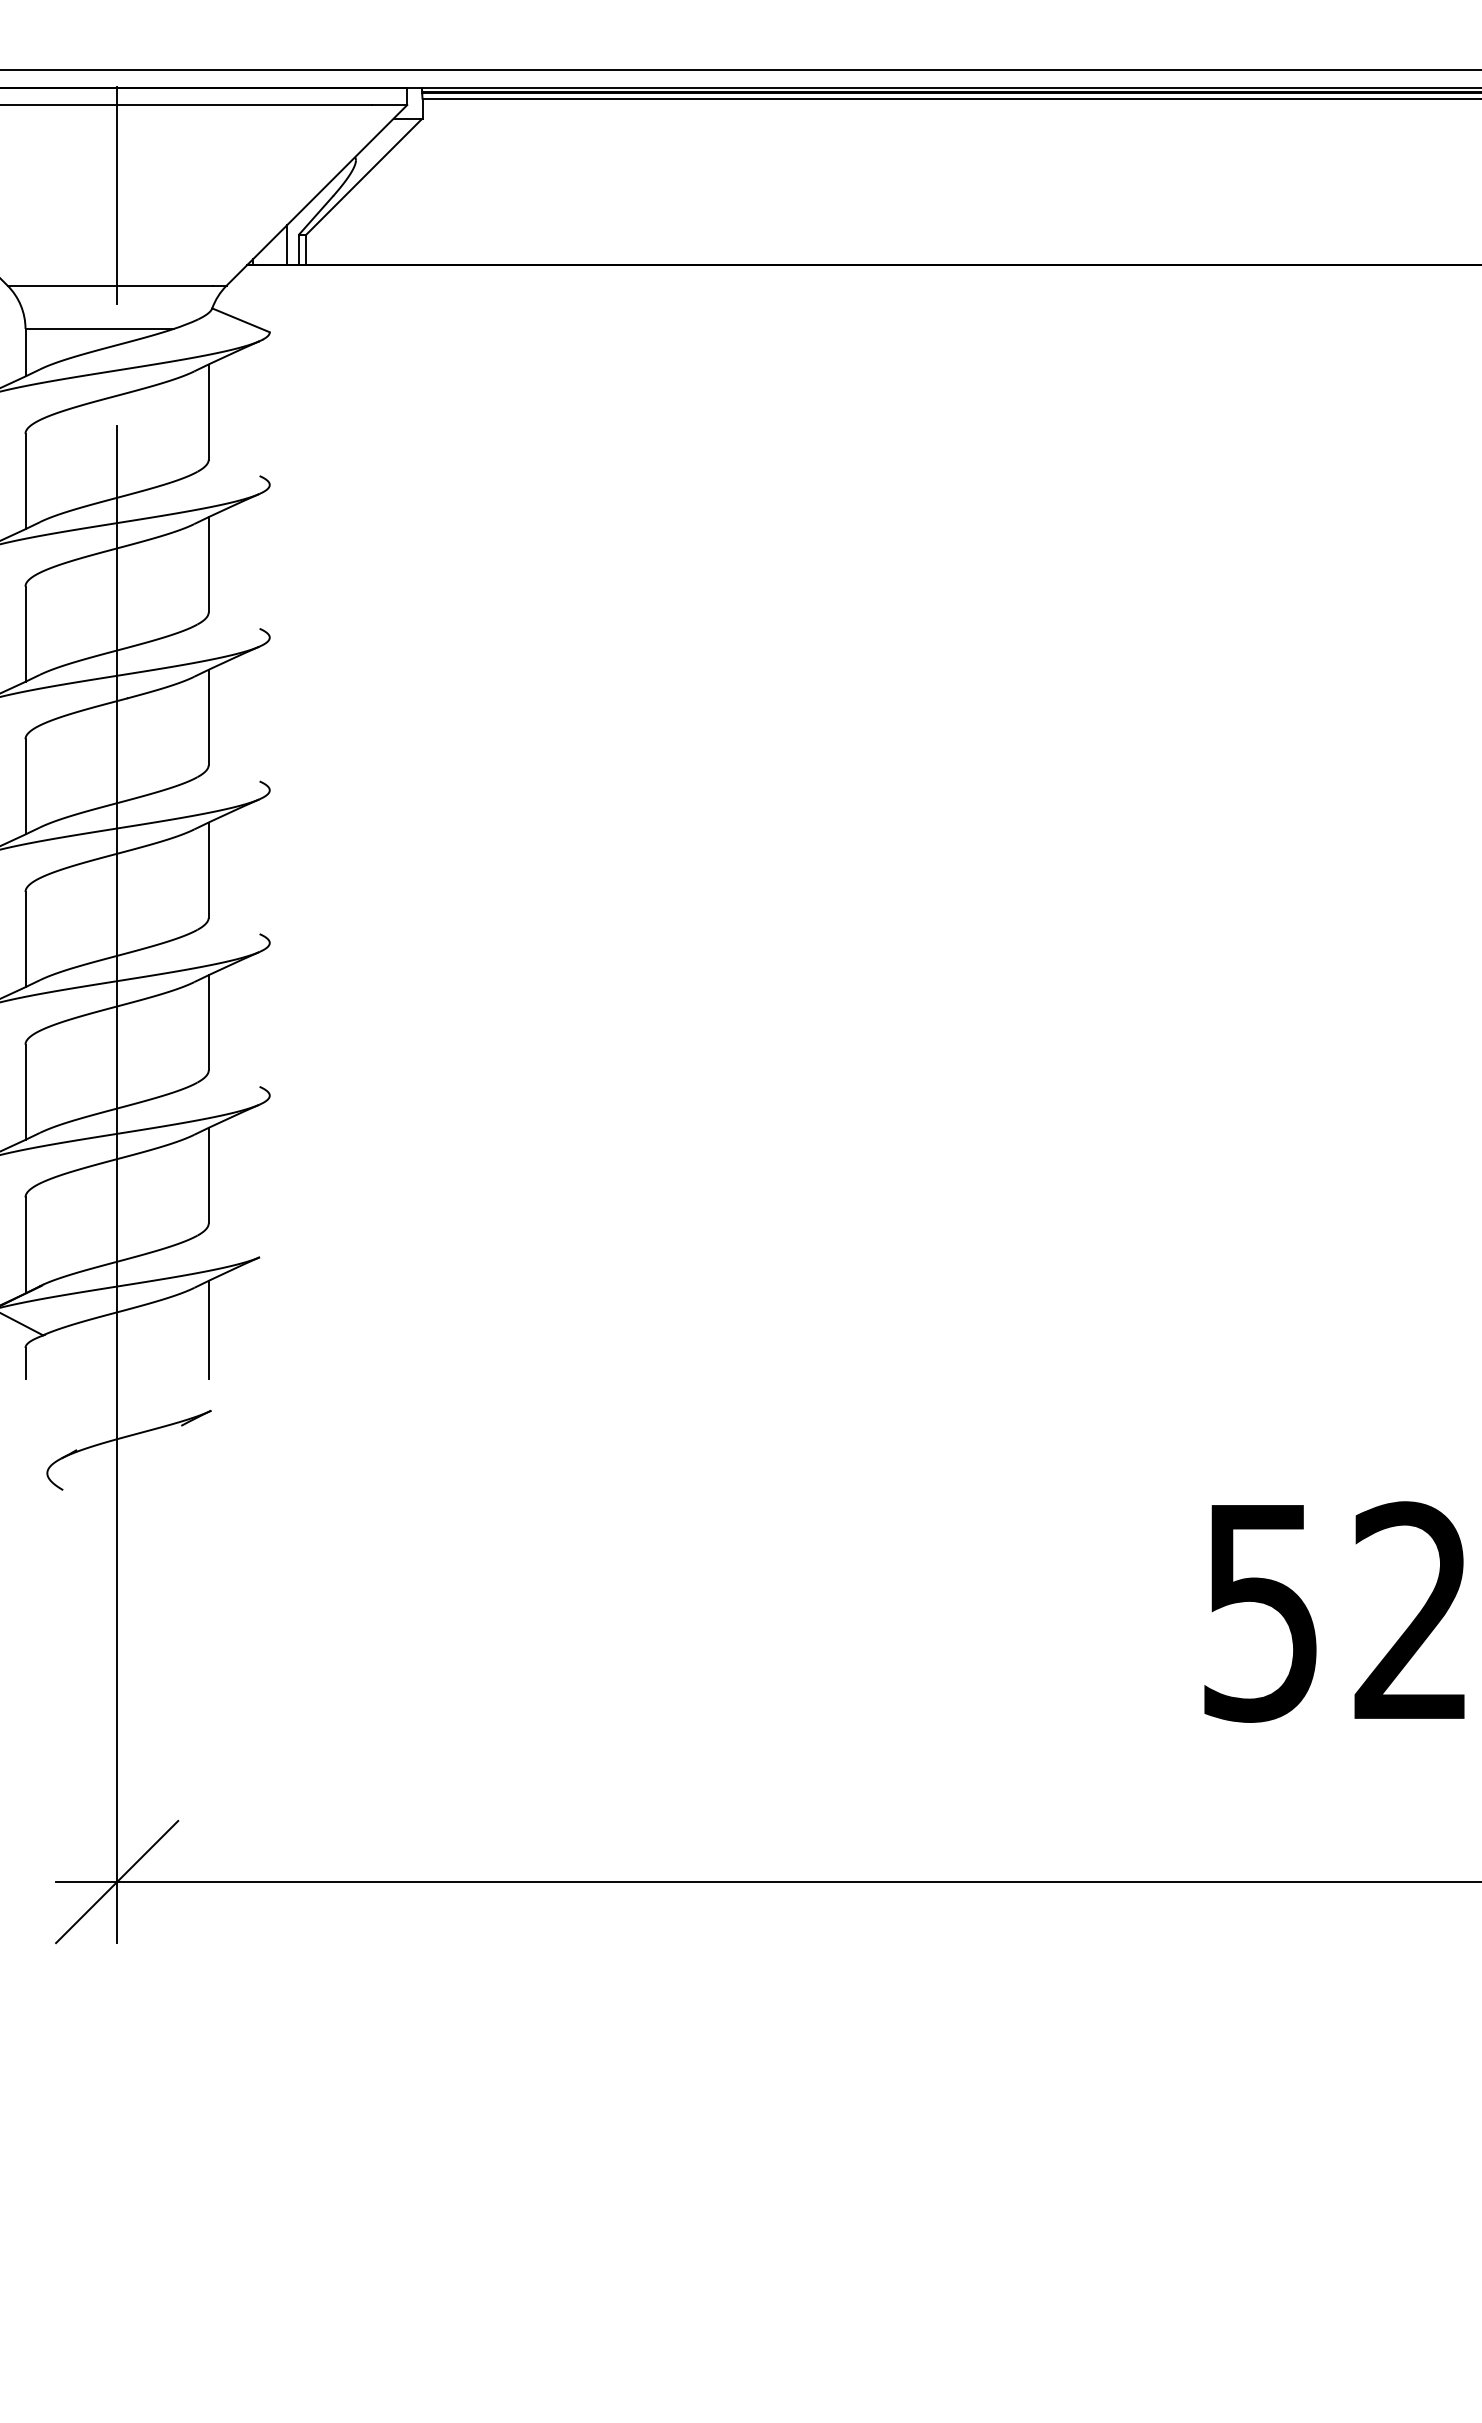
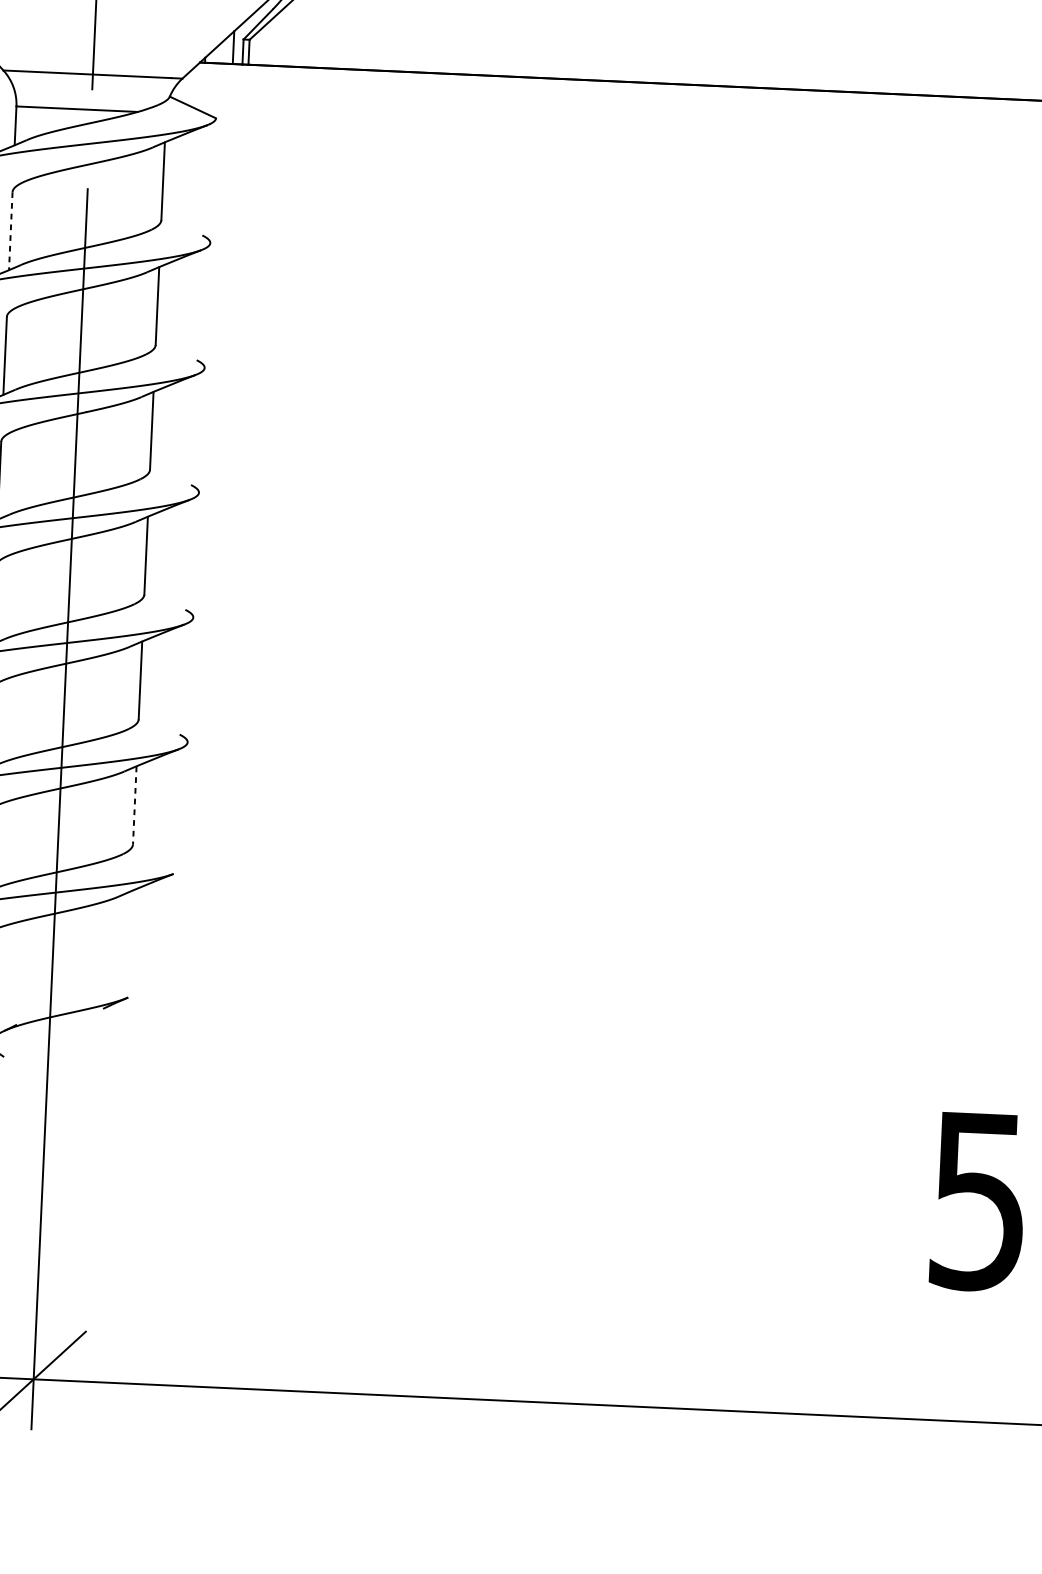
line: (25, 481) -> (10, 231), solid -> dashed
line: (208, 1175) -> (134, 805), solid -> dashed
line: (208, 1330) -> (128, 931), removed

